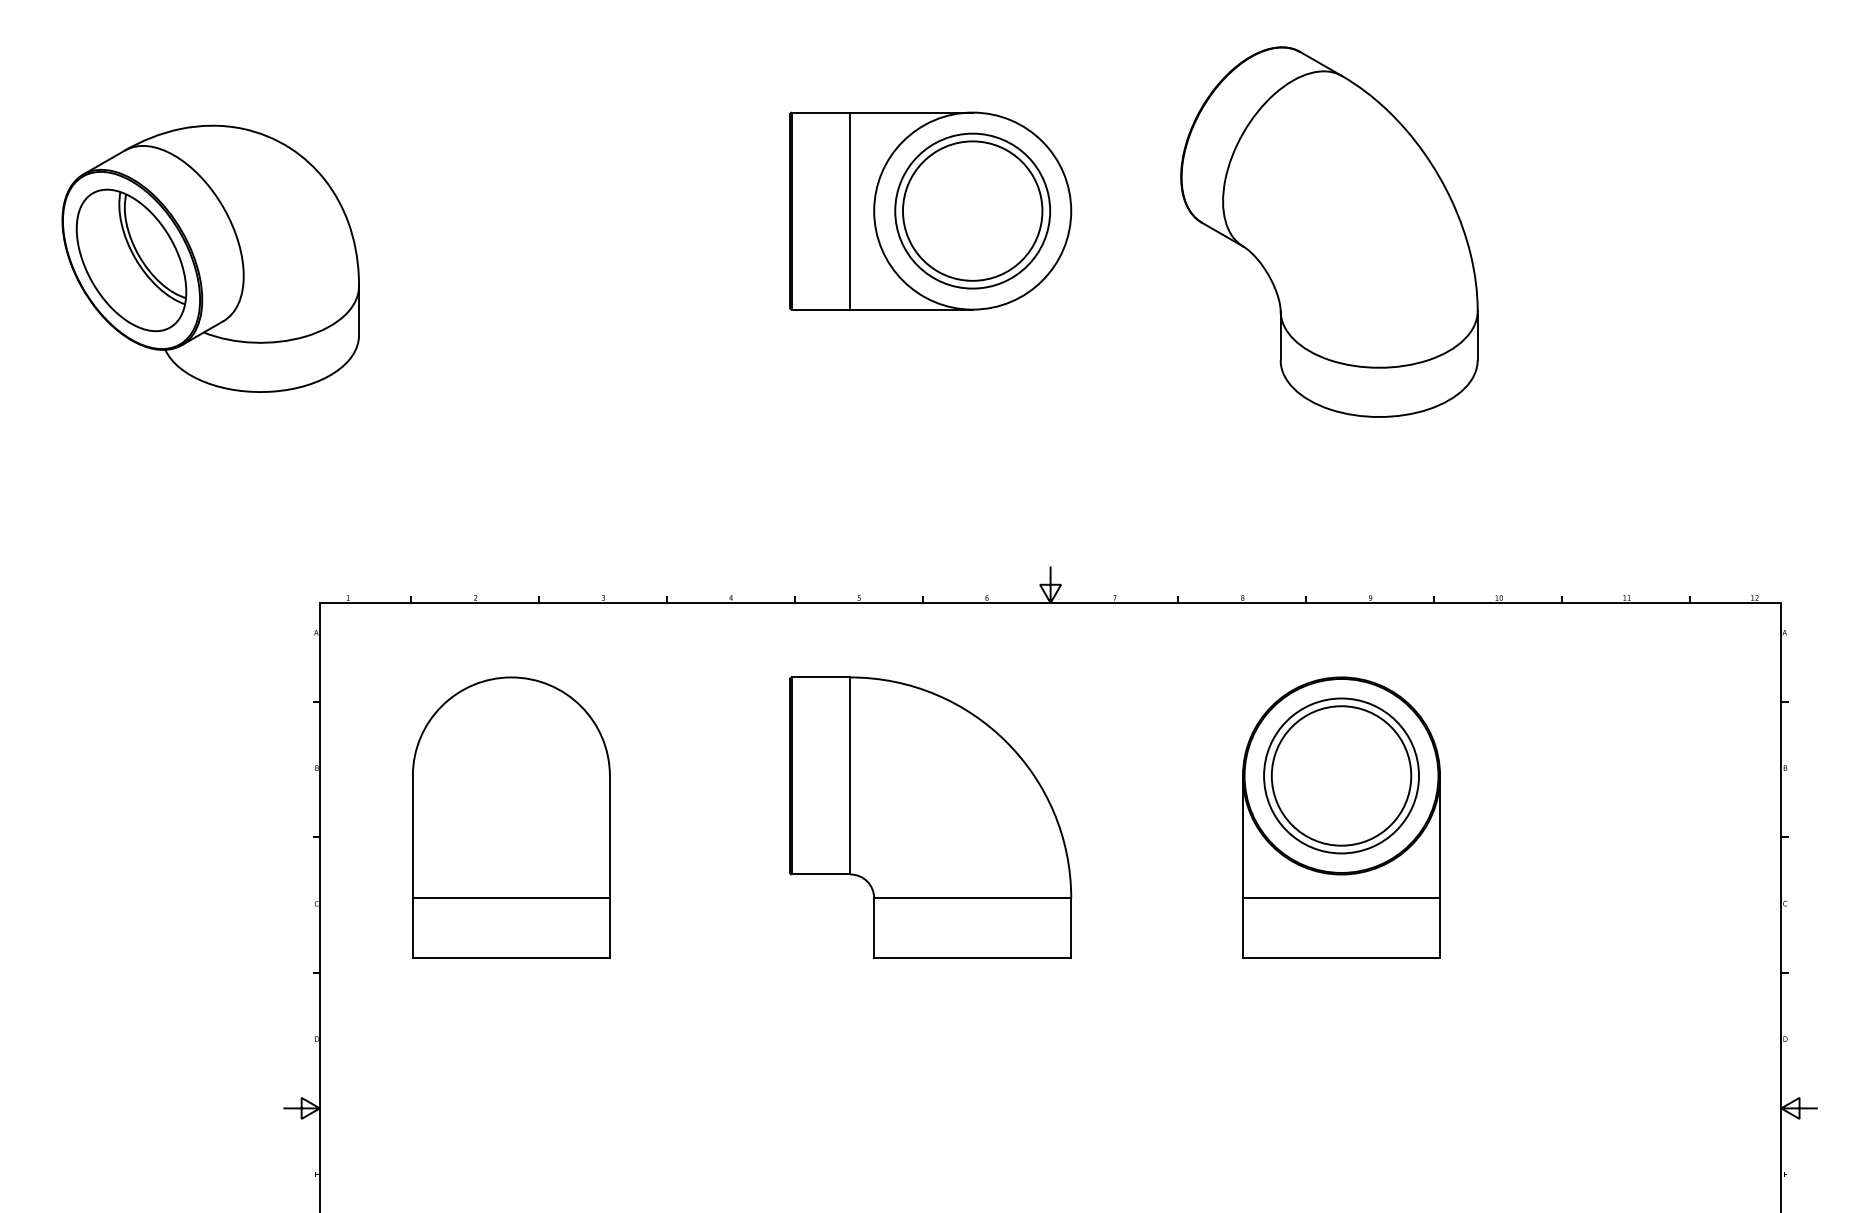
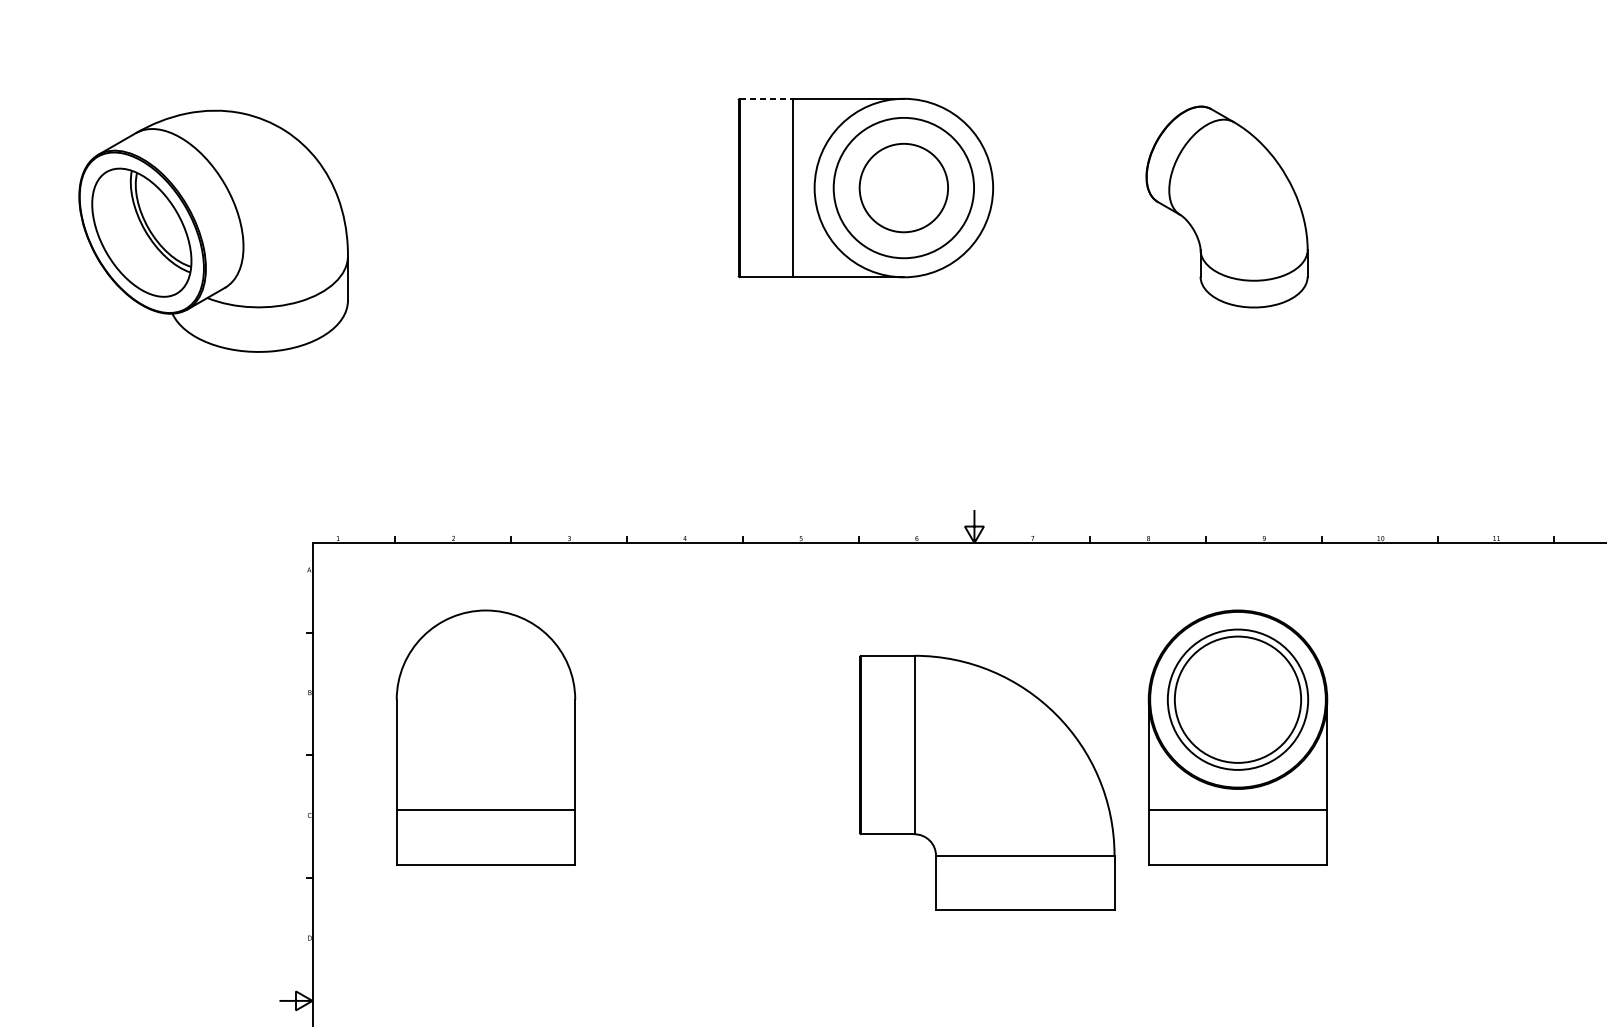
line: (821, 112) -> (766, 98), solid -> dashed
circle: (972, 210) -> (903, 187), size x0.7
part: (1329, 231) -> (1227, 206), size x0.6
part: (930, 817) -> (987, 782), moved

